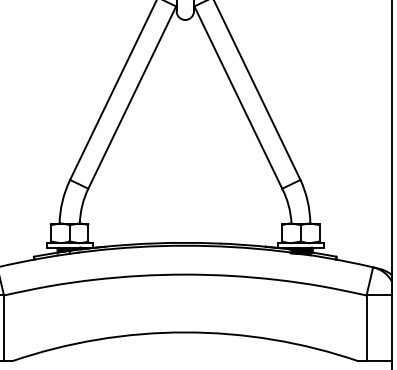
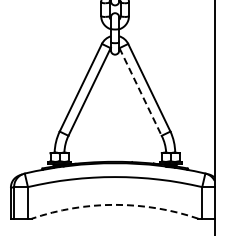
line: (238, 96) -> (140, 91), solid -> dashed
arc: (186, 331) -> (115, 204), solid -> dashed

